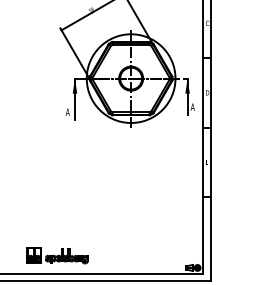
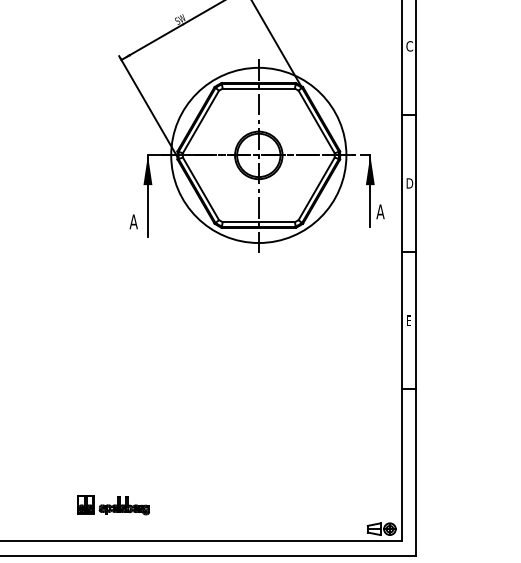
part: (57, 255) -> (113, 504), size x0.6

